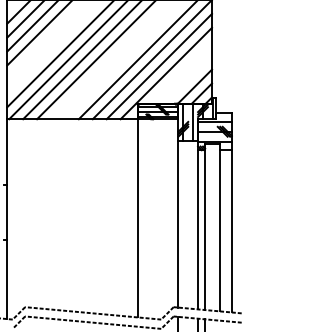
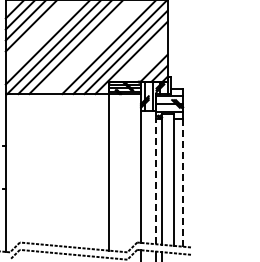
line: (198, 229) -> (156, 181), solid -> dashed
line: (232, 231) -> (183, 182), solid -> dashed

